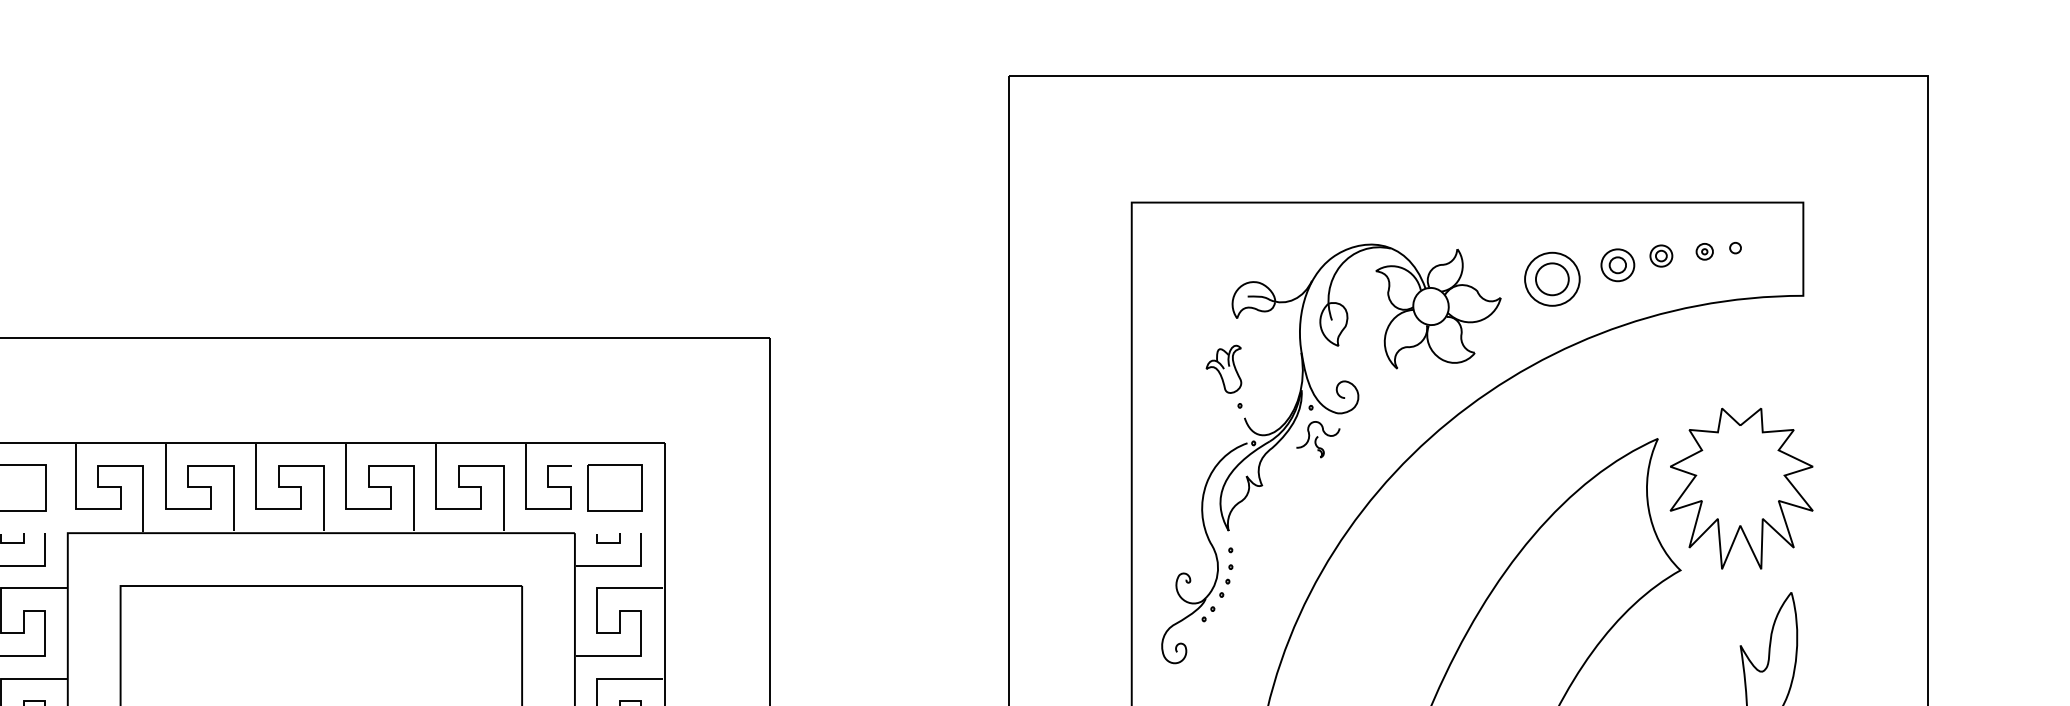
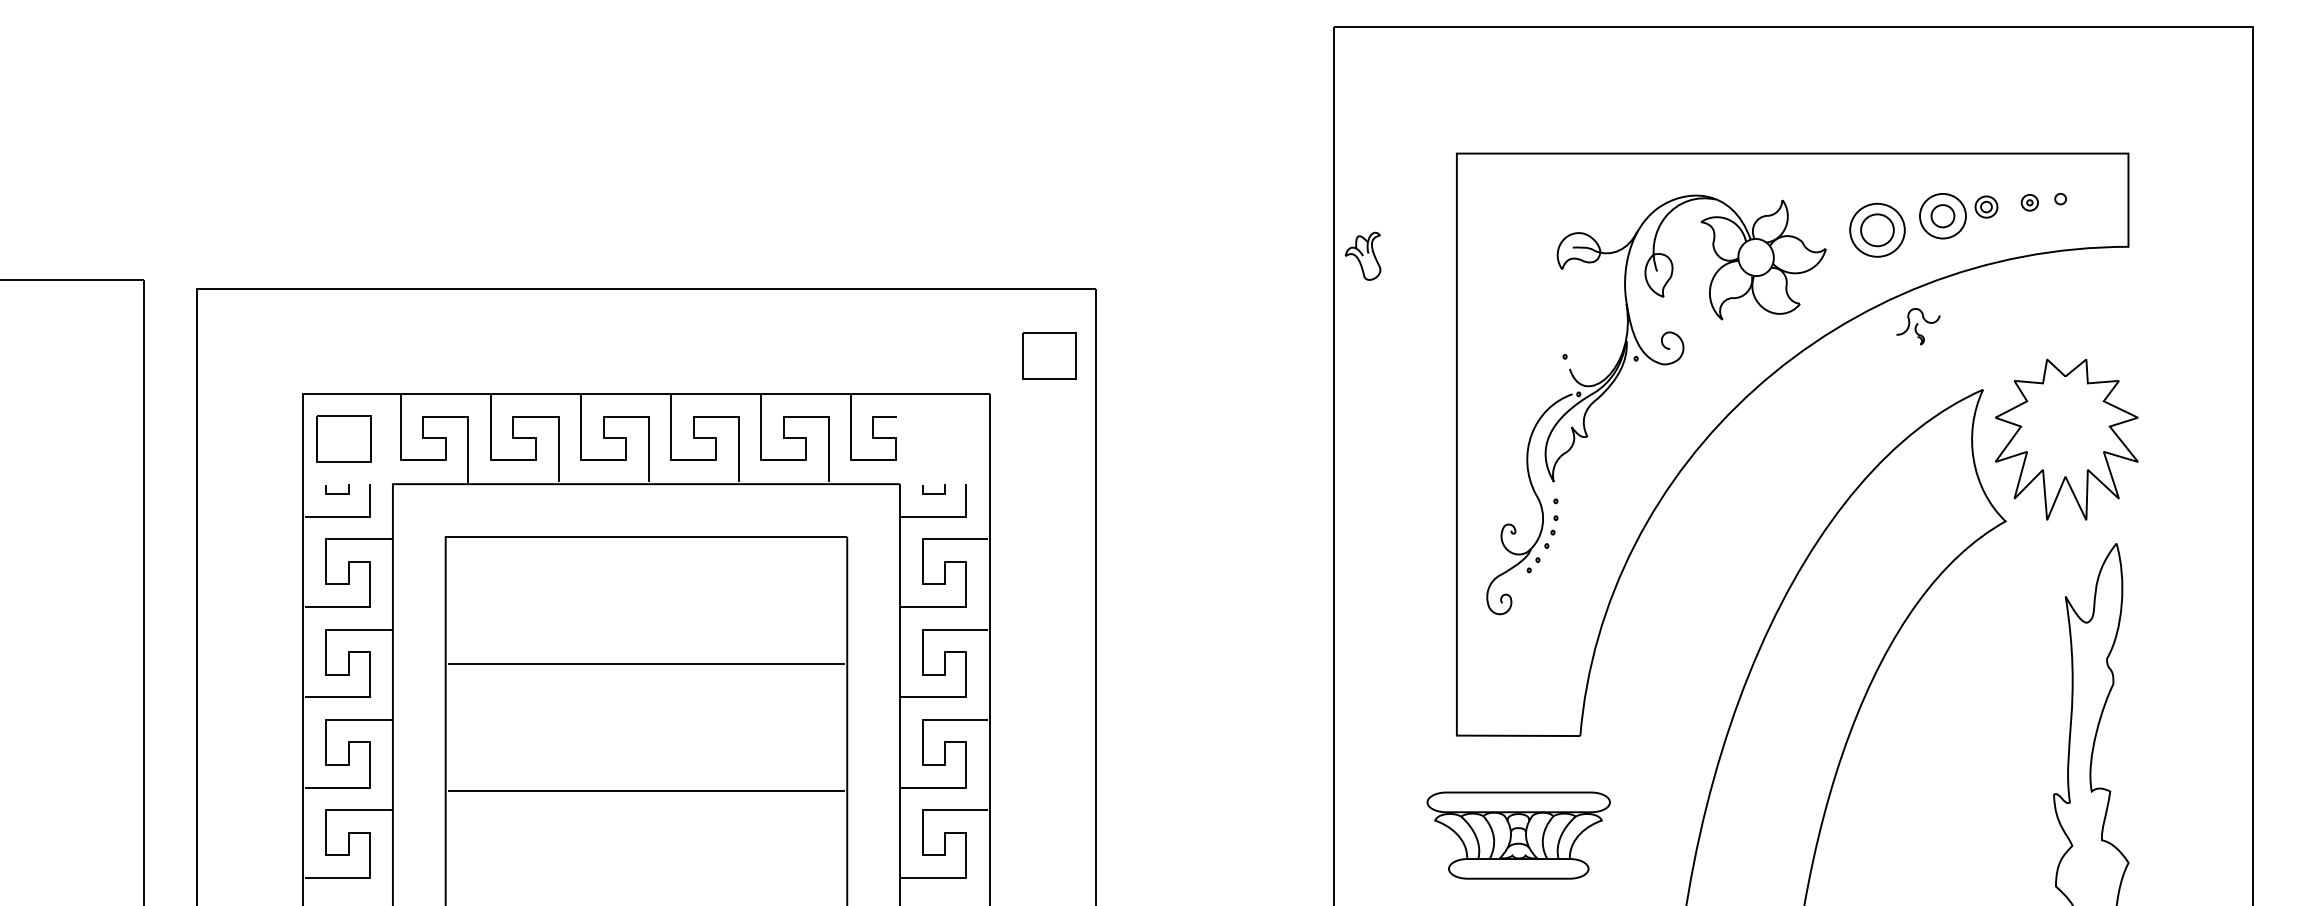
part: (1617, 265) -> (1942, 216), size x1.4
part: (1223, 368) -> (1362, 255), moved
part: (1318, 439) -> (1918, 326), moved
part: (615, 487) -> (1049, 355), moved

